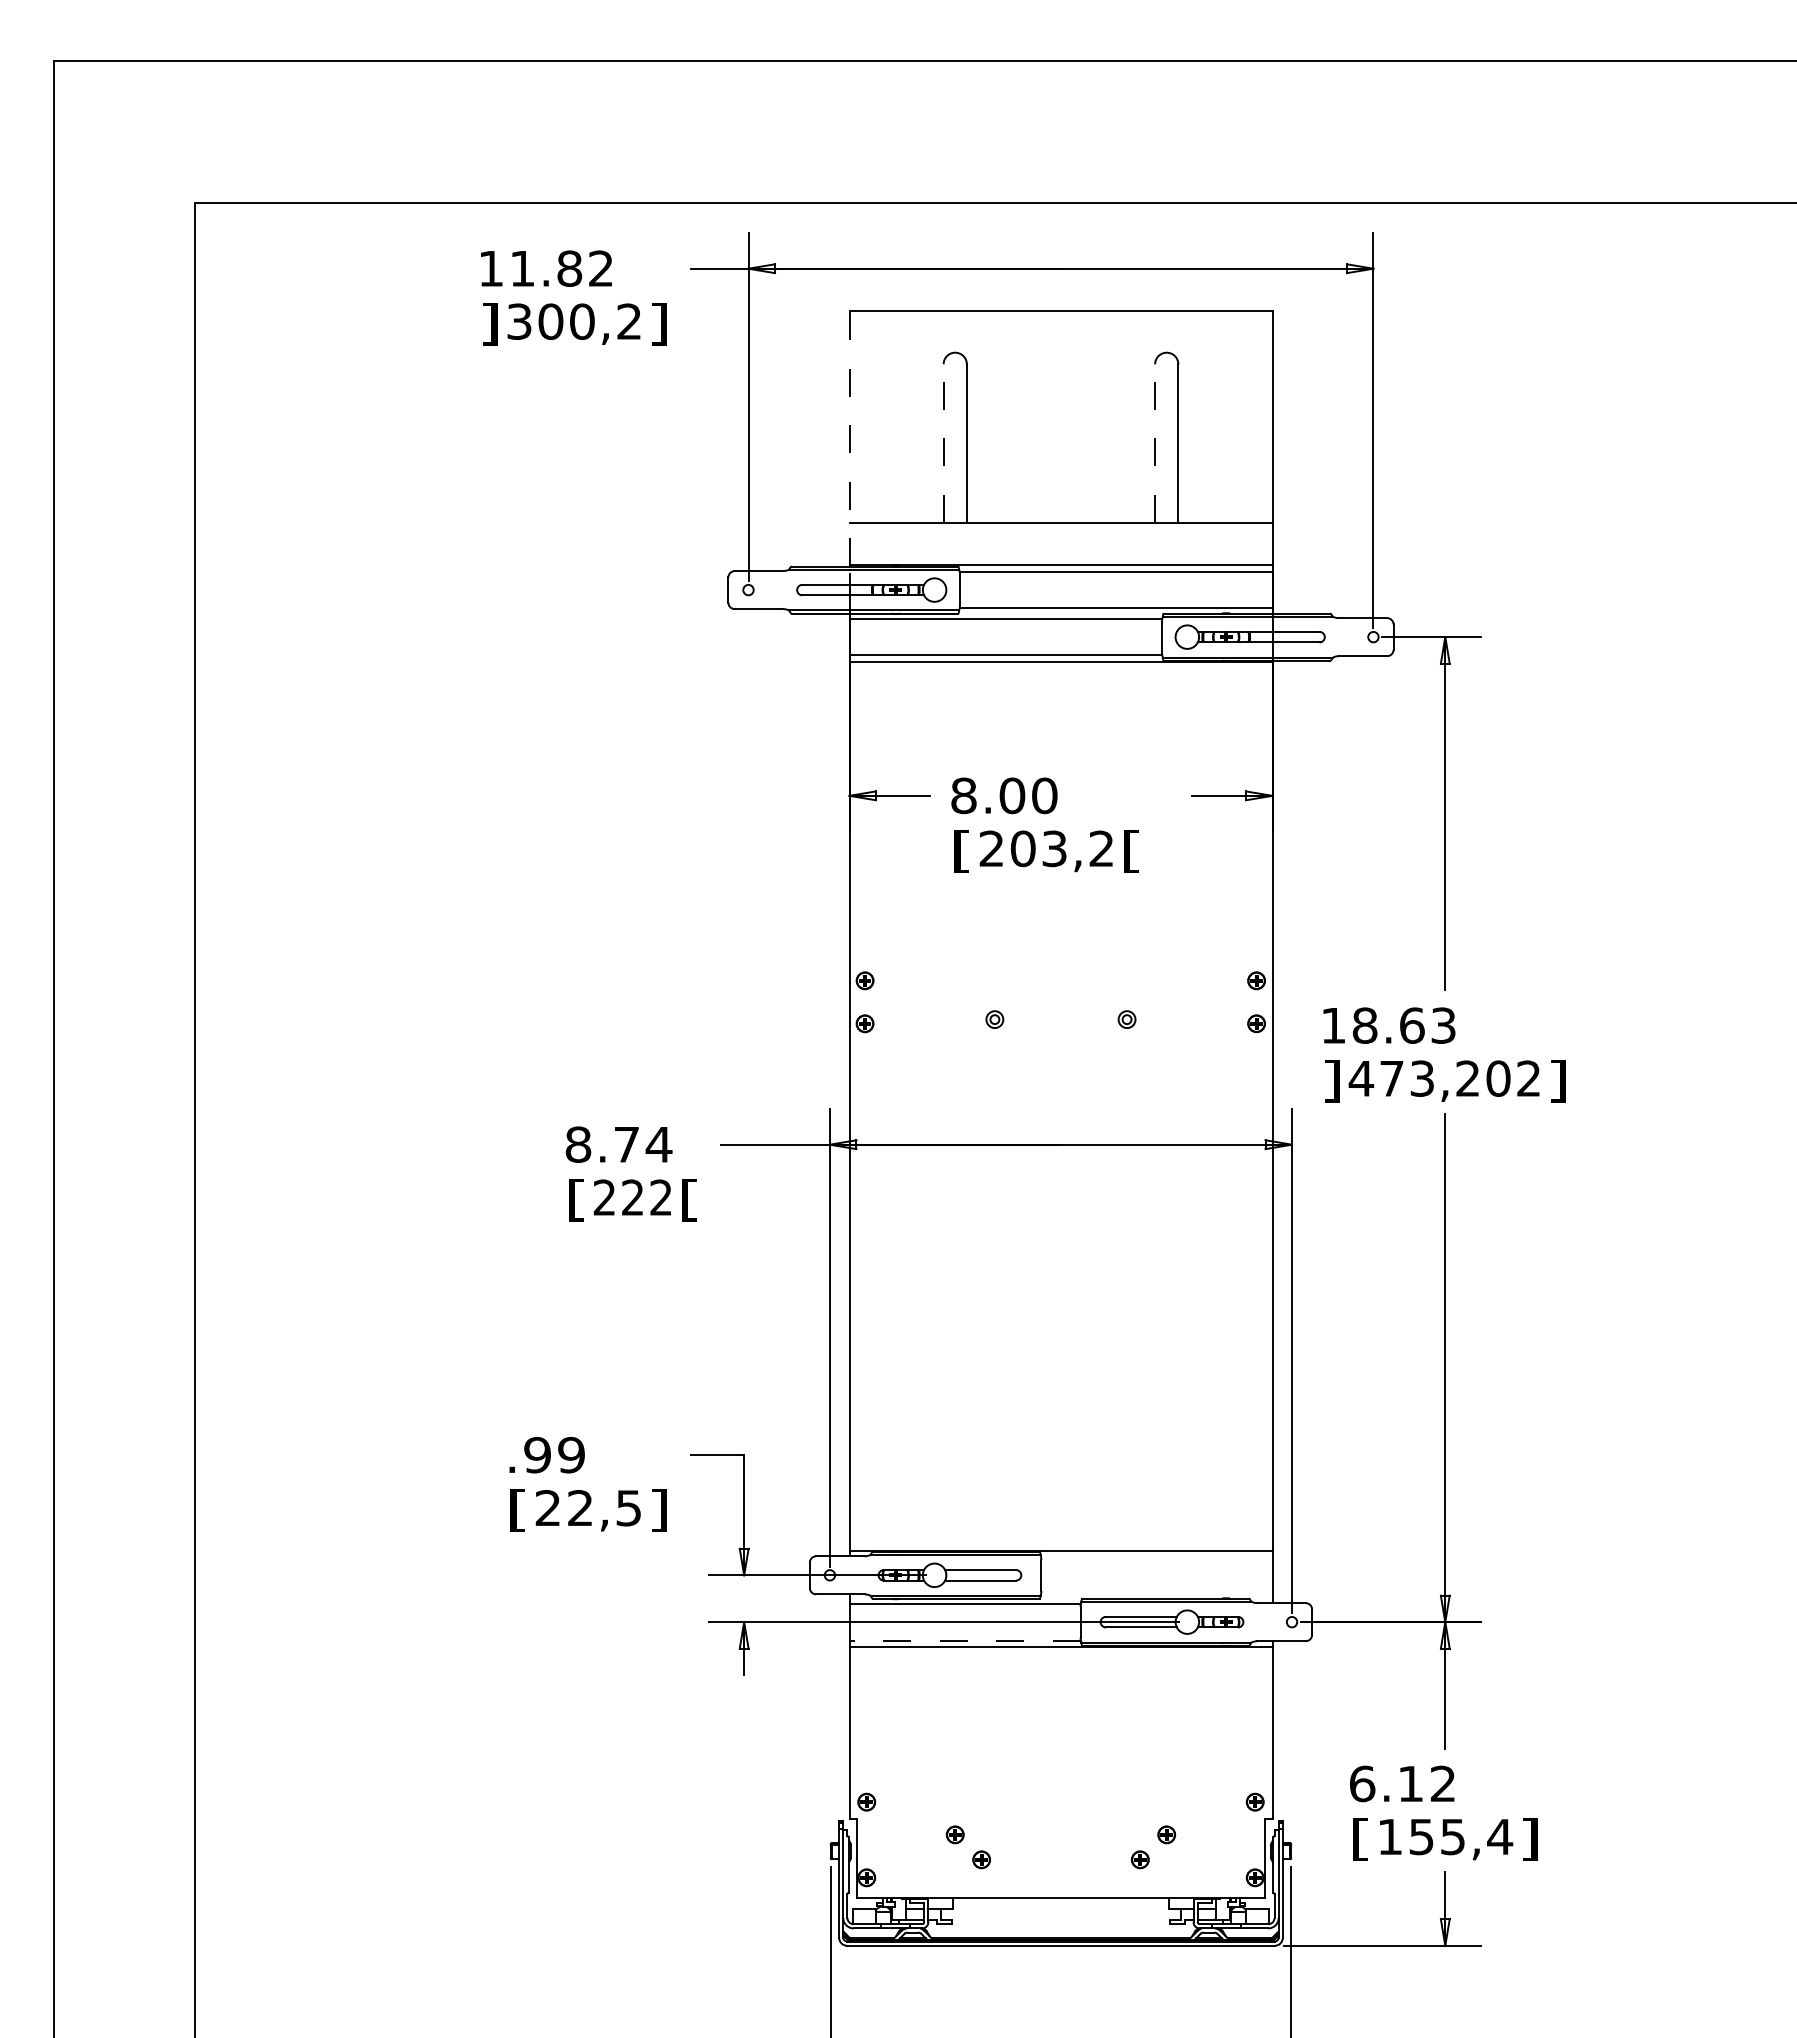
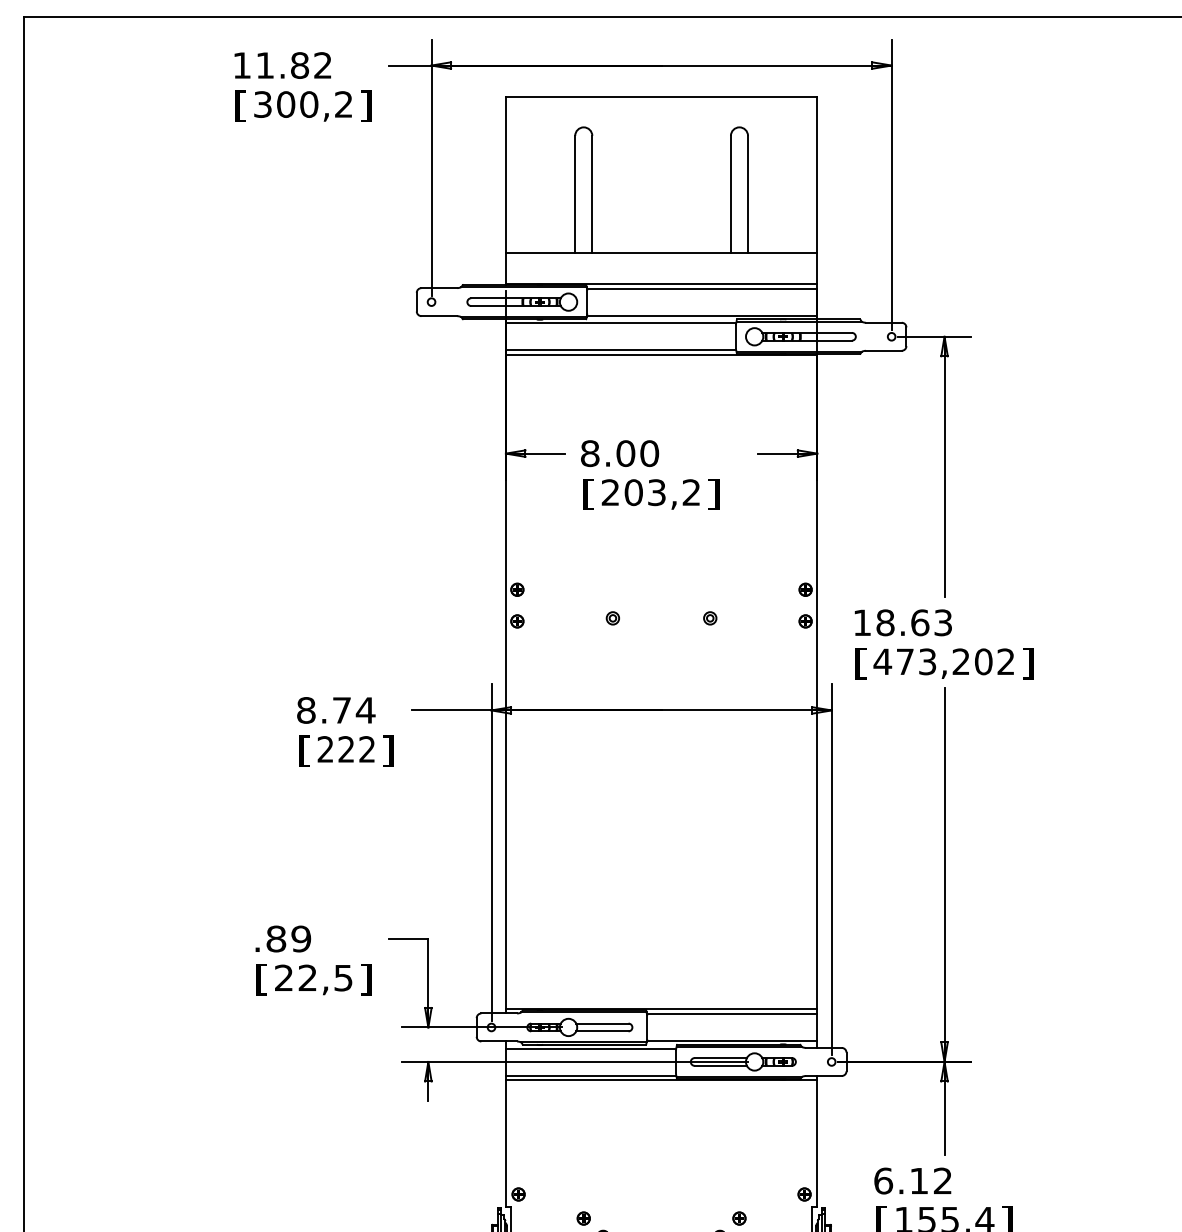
text: (489, 324) -> (240, 106), ] -> [
line: (849, 439) -> (505, 191), dashed -> solid
line: (943, 443) -> (575, 194), dashed -> solid
line: (1155, 443) -> (731, 194), dashed -> solid
text: (1131, 851) -> (713, 494), [ -> ]
text: (1331, 1081) -> (860, 663), ] -> [
text: (689, 1200) -> (388, 751), [ -> ]
text: (537, 1455) -> (276, 939), .99 -> .89
line: (1156, 1557) -> (731, 1014), added
line: (1156, 1593) -> (731, 1040), added
line: (965, 1640) -> (591, 1075), dashed -> solid

